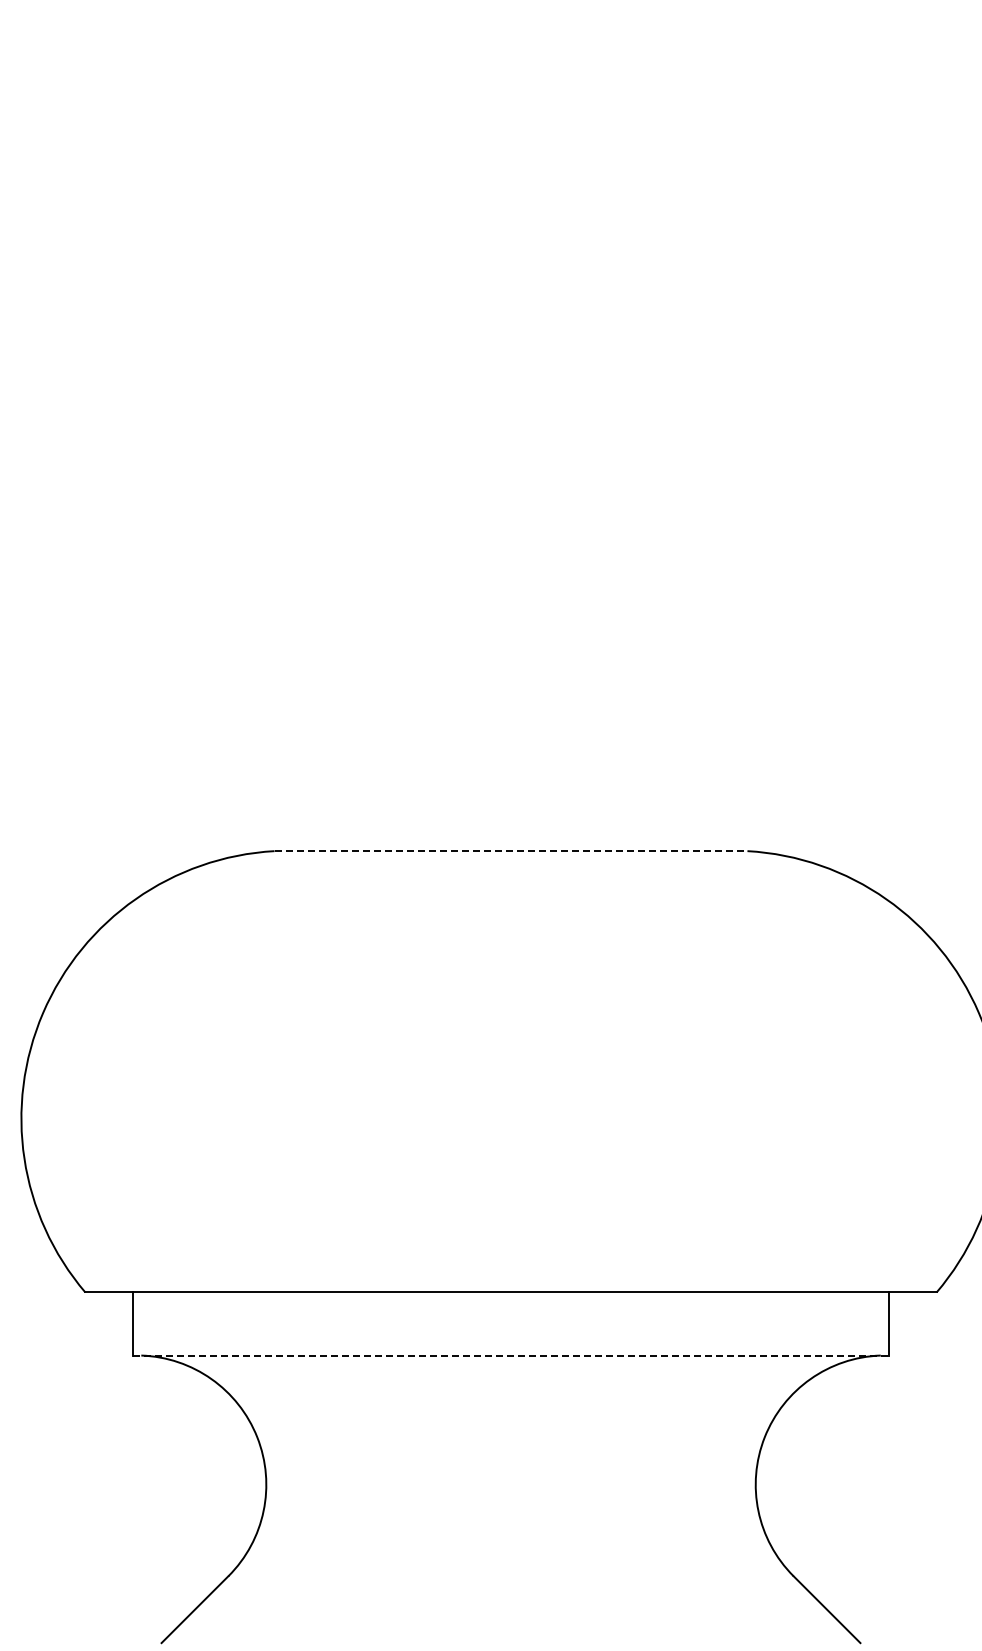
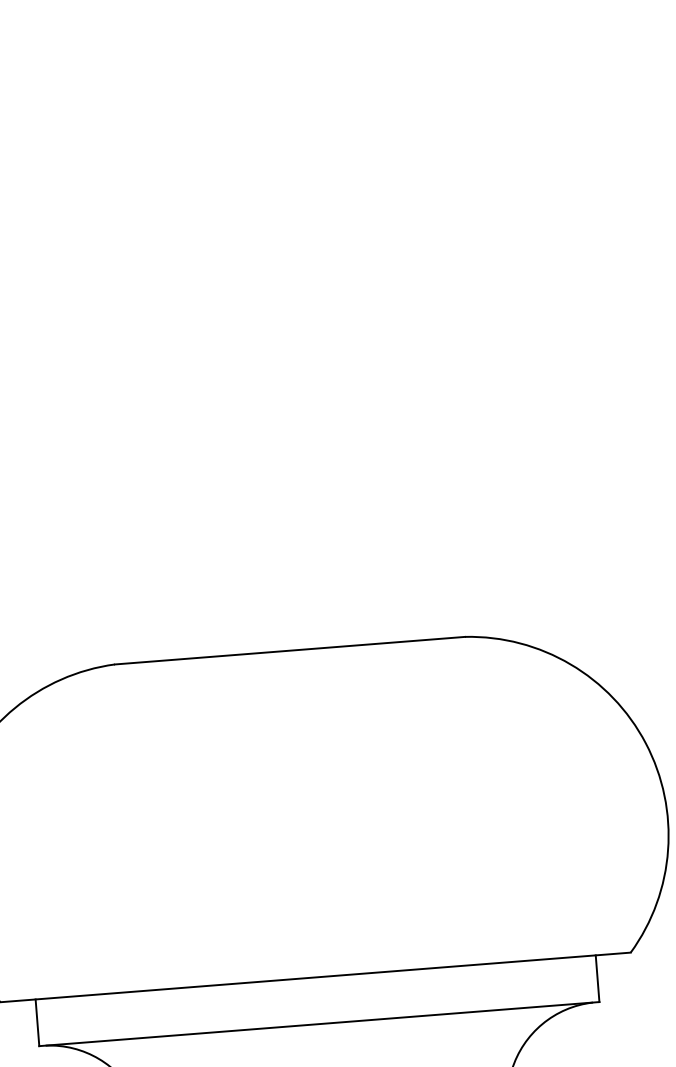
line: (511, 851) -> (290, 650), dashed -> solid
line: (511, 1355) -> (319, 1024), dashed -> solid

